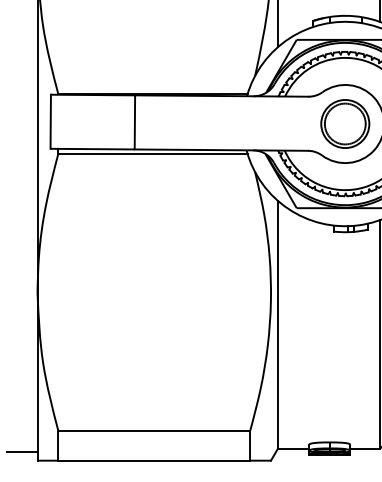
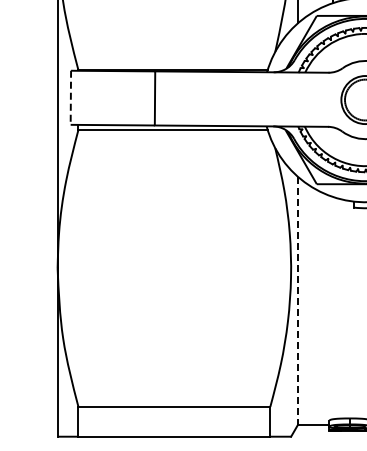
line: (50, 122) -> (70, 98), solid -> dashed
line: (277, 324) -> (297, 300), solid -> dashed
line: (22, 451) -> (42, 427), removed

